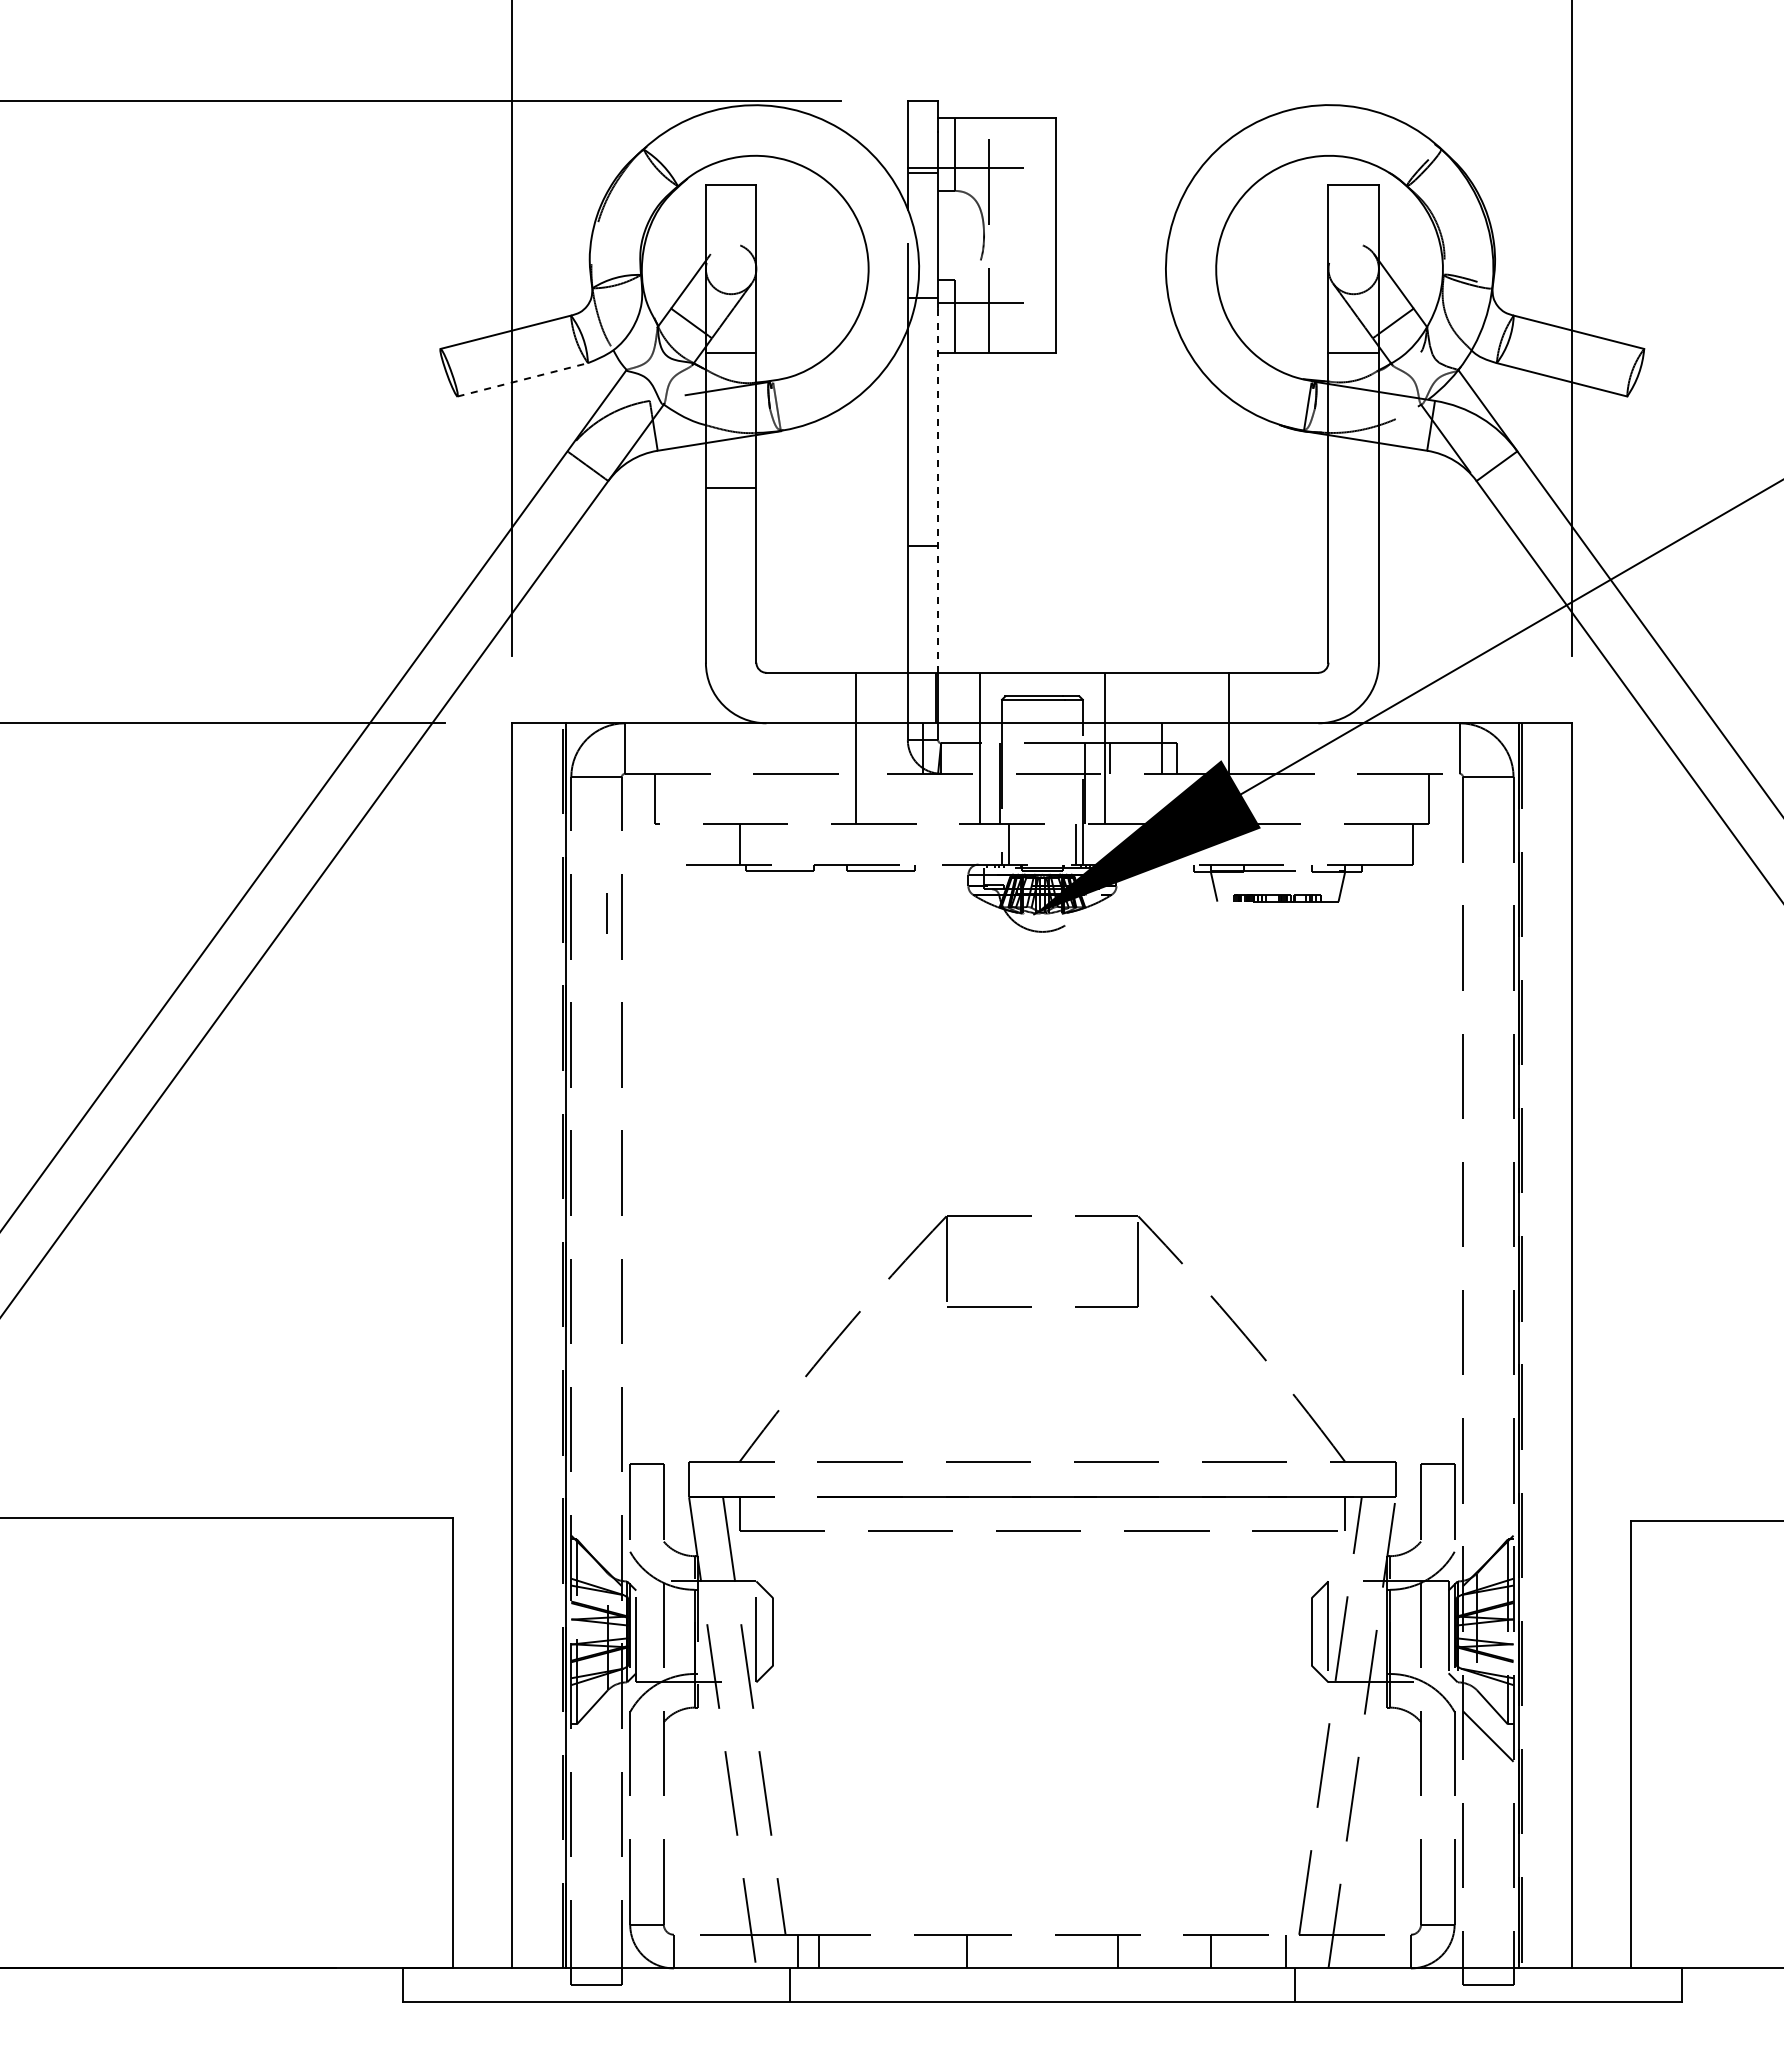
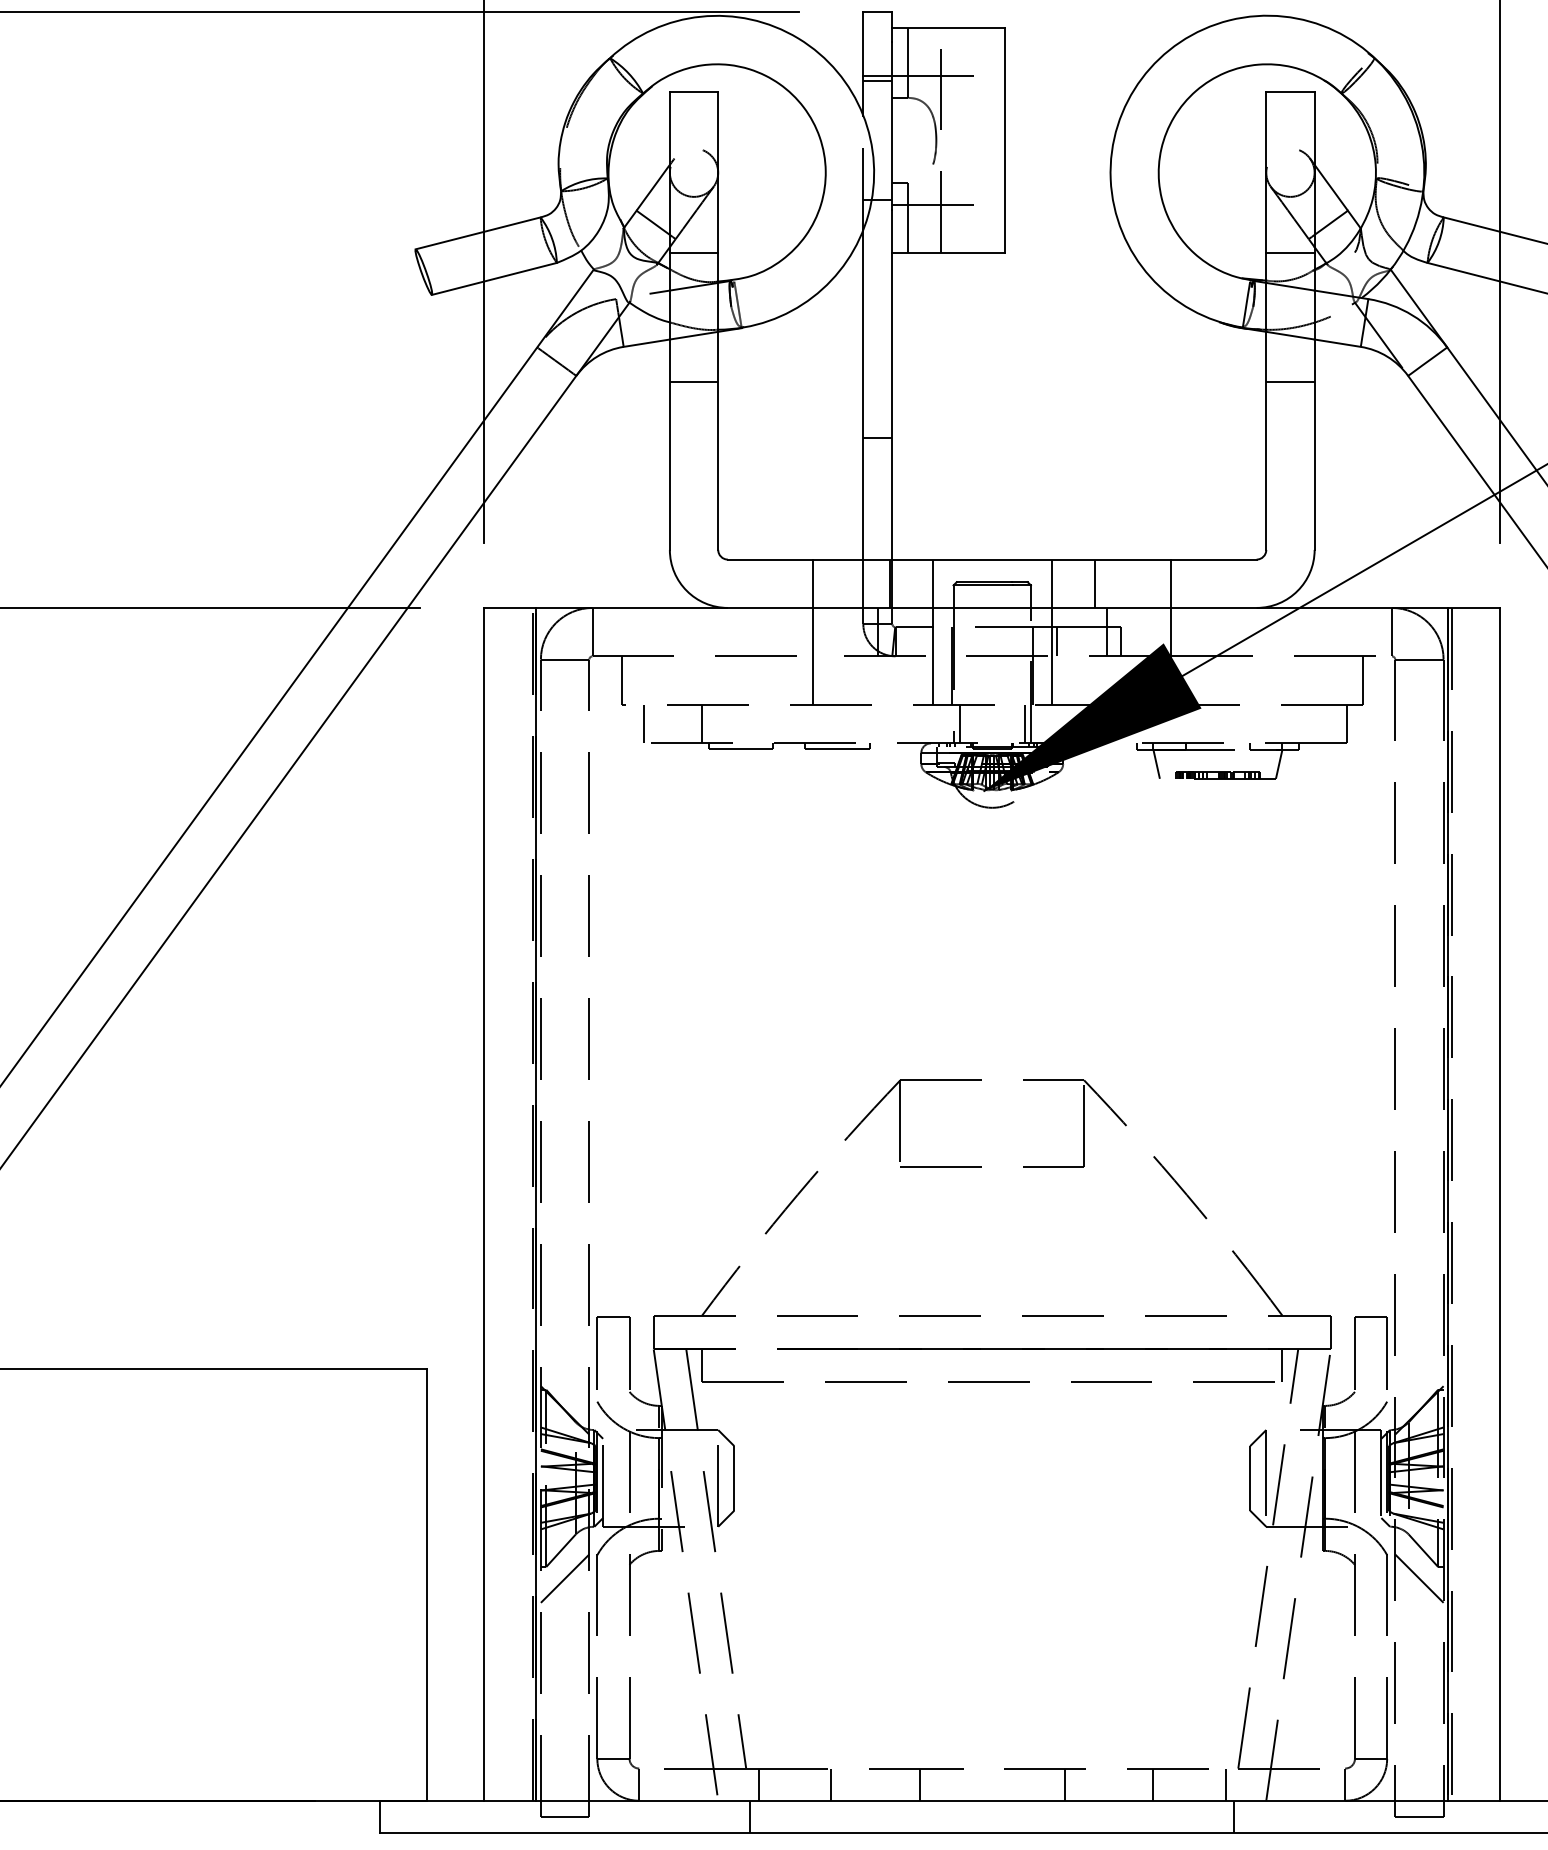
line: (523, 379) -> (495, 278), dashed -> solid
line: (1353, 487) -> (1290, 382), added
line: (938, 490) -> (892, 384), dashed -> solid
line: (1149, 697) -> (1094, 583), added
line: (606, 913) -> (642, 724), moved
line: (596, 1736) -> (565, 1578), added
line: (819, 1951) -> (831, 1784), moved

